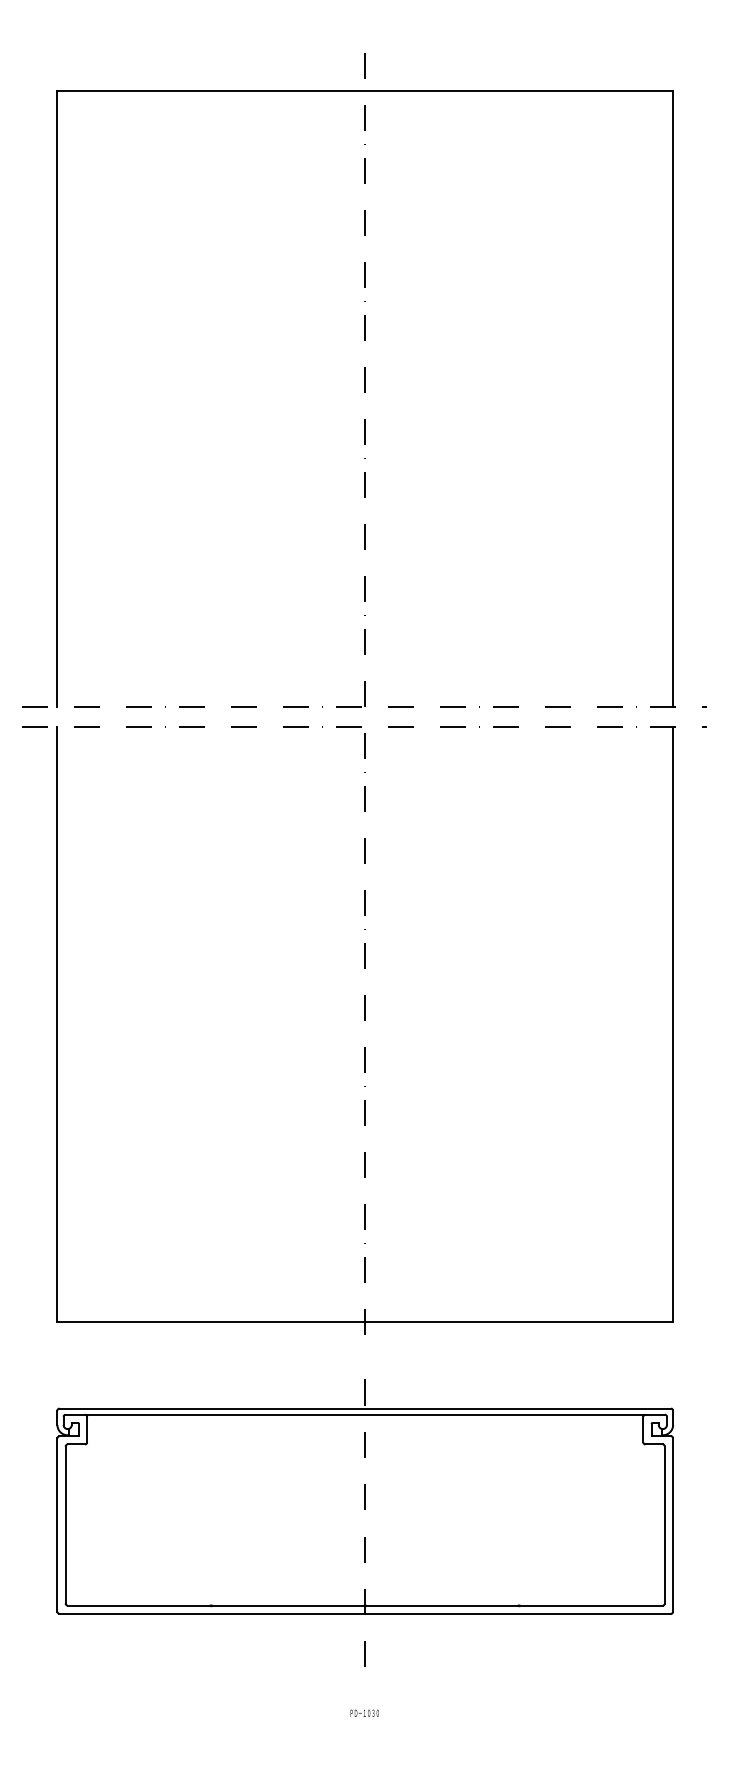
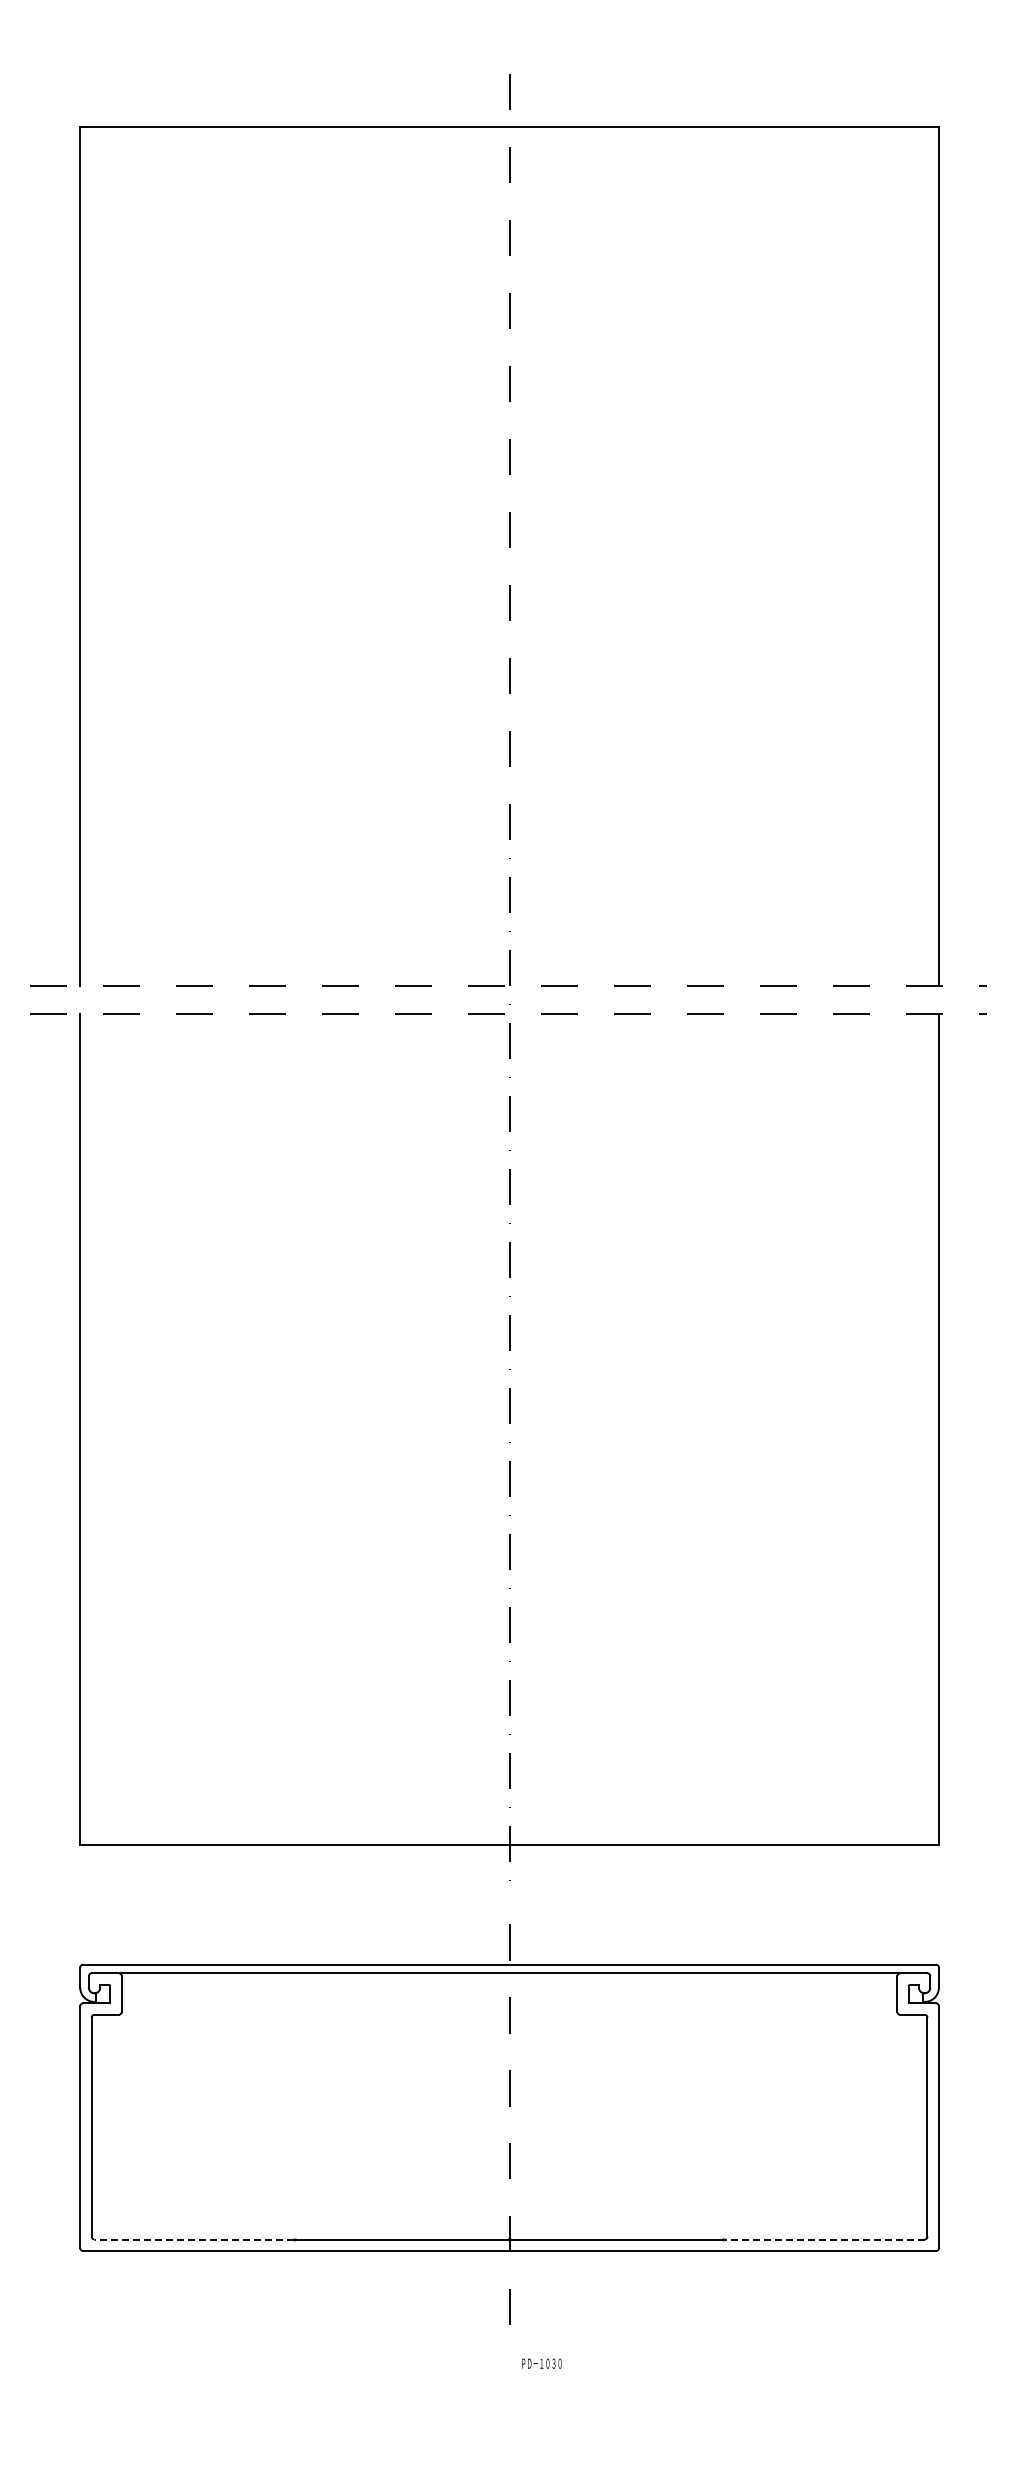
line: (139, 1605) -> (194, 2239), solid -> dashed
line: (591, 1605) -> (824, 2239), solid -> dashed
text: (364, 1713) -> (541, 2363), moved

